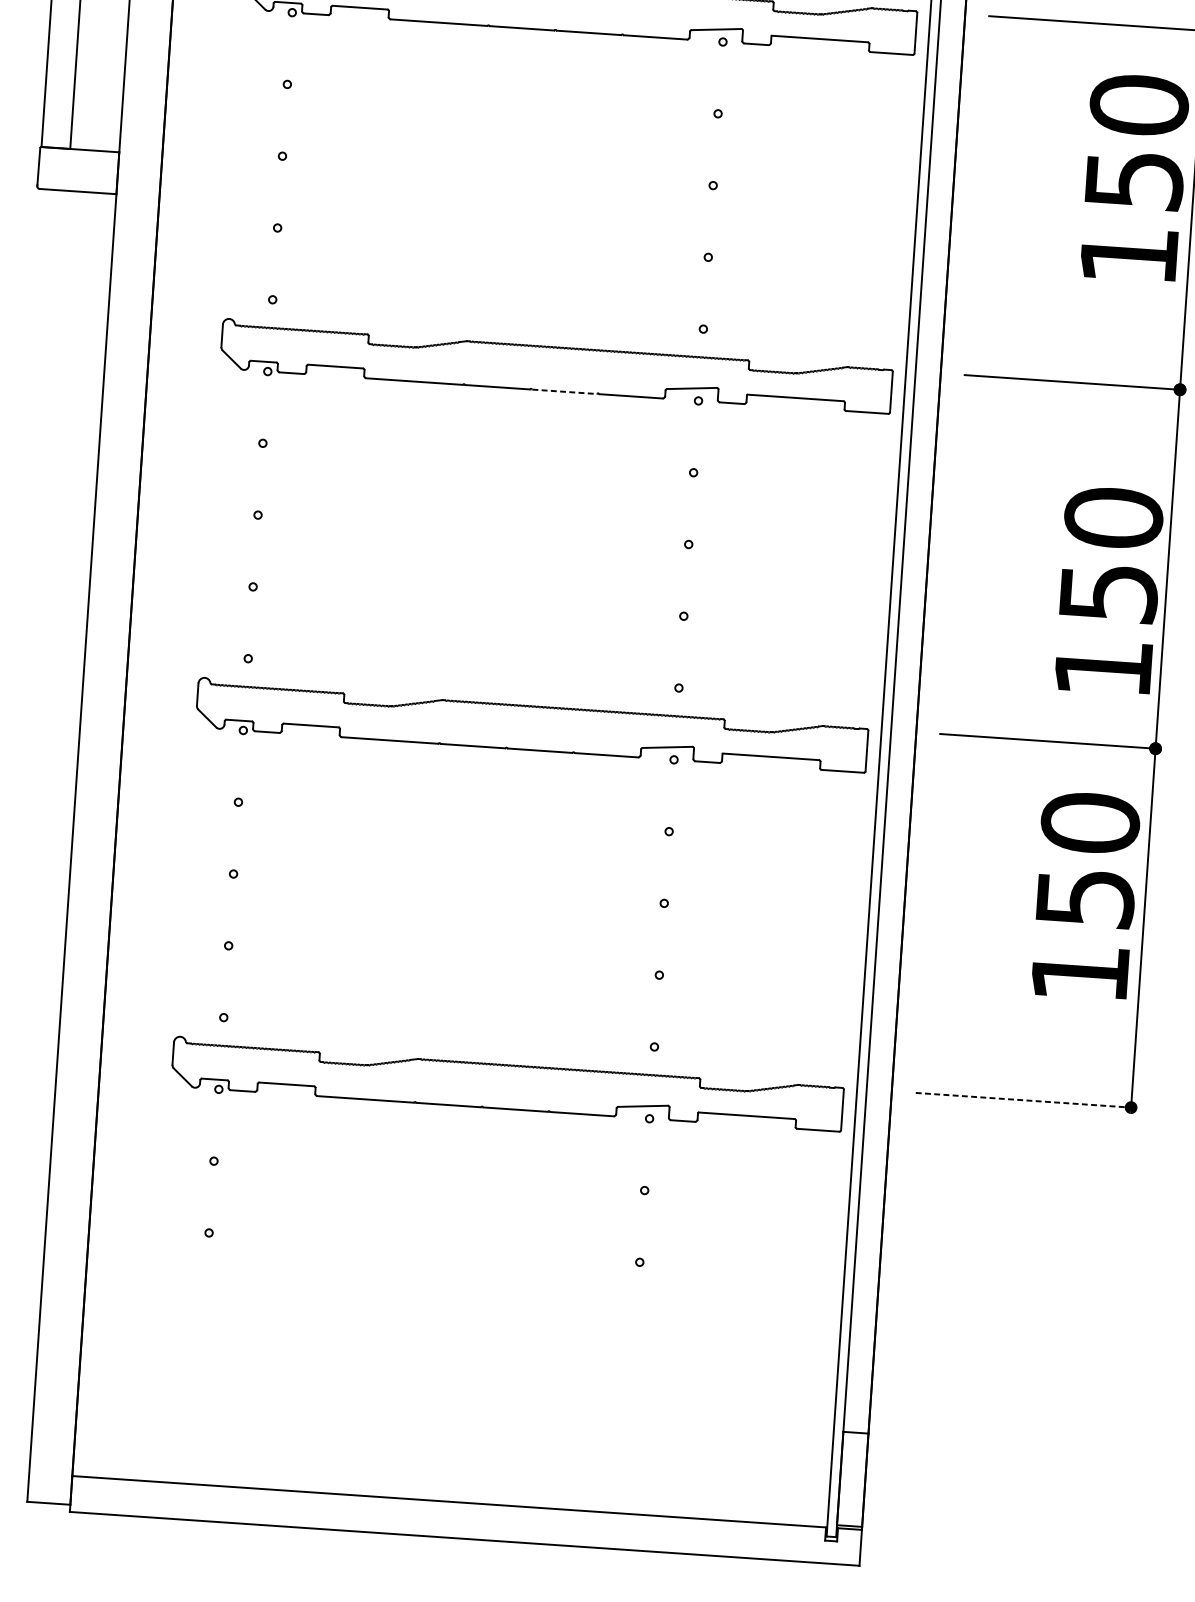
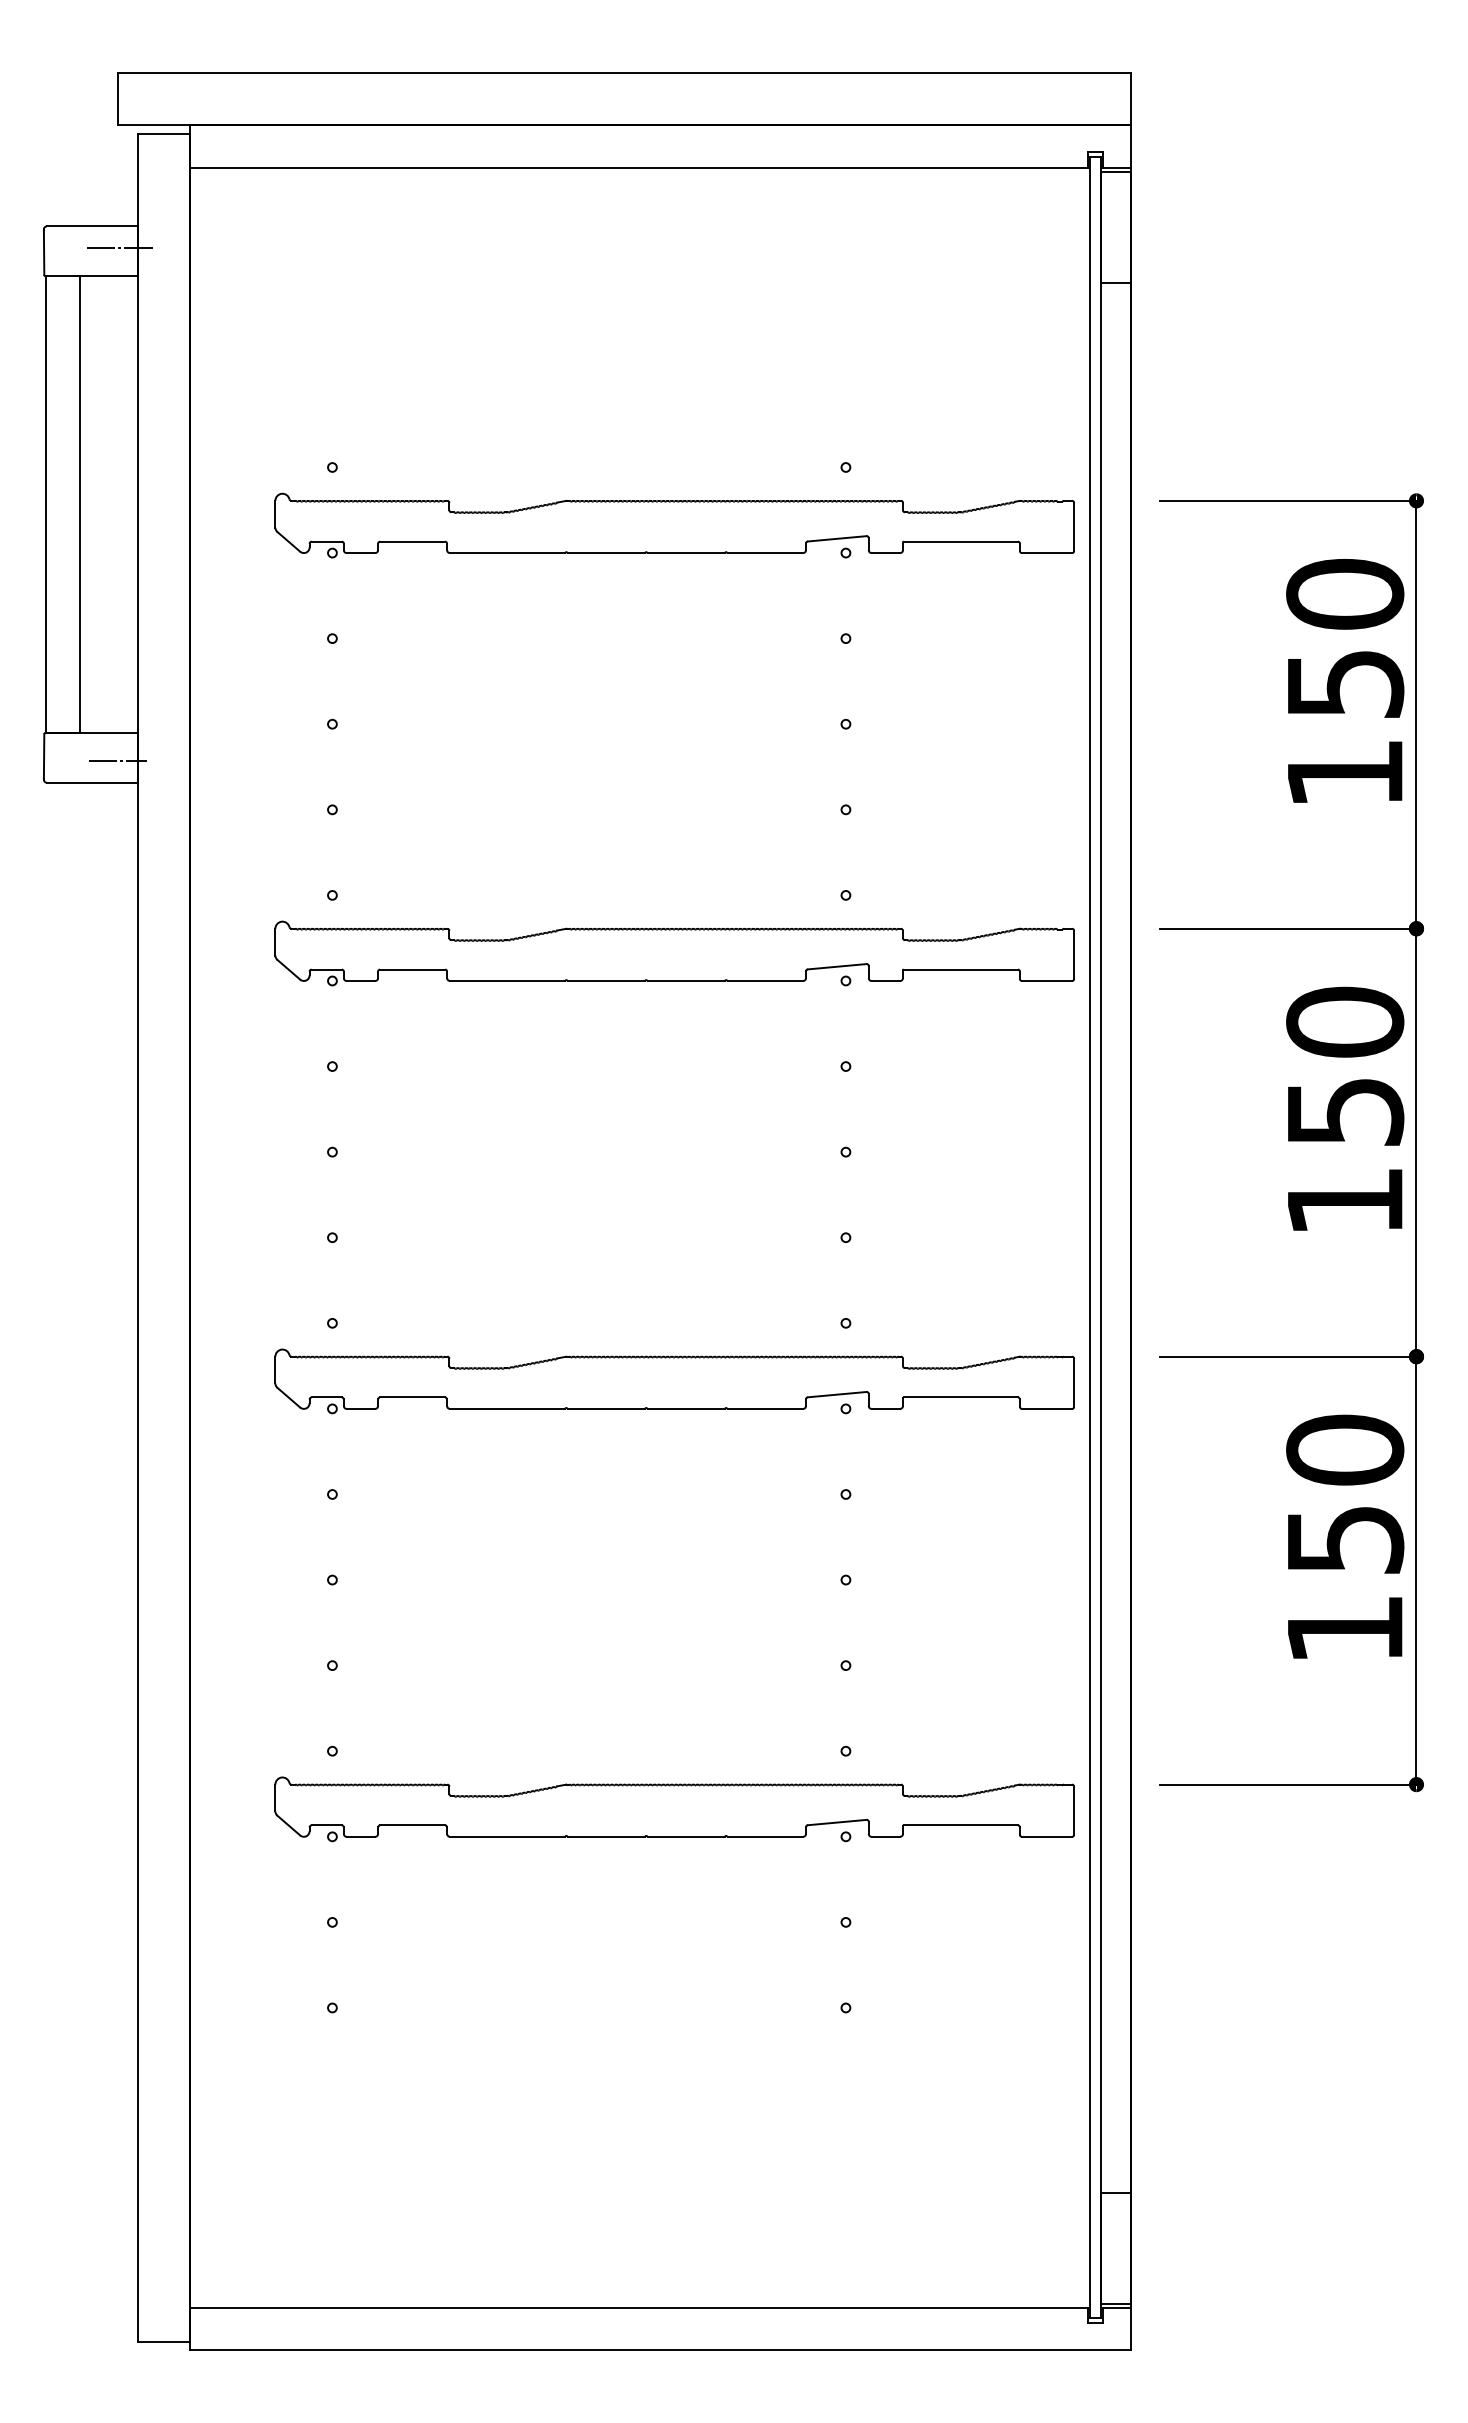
line: (100, 175) -> (117, 761), added
line: (564, 391) -> (686, 980), dashed -> solid
text: (1109, 590) -> (1345, 1108), moved
line: (1024, 1100) -> (1289, 1784), dashed -> solid

